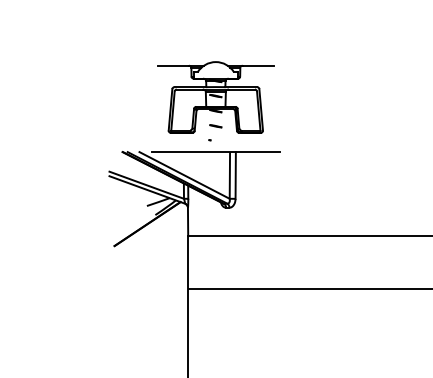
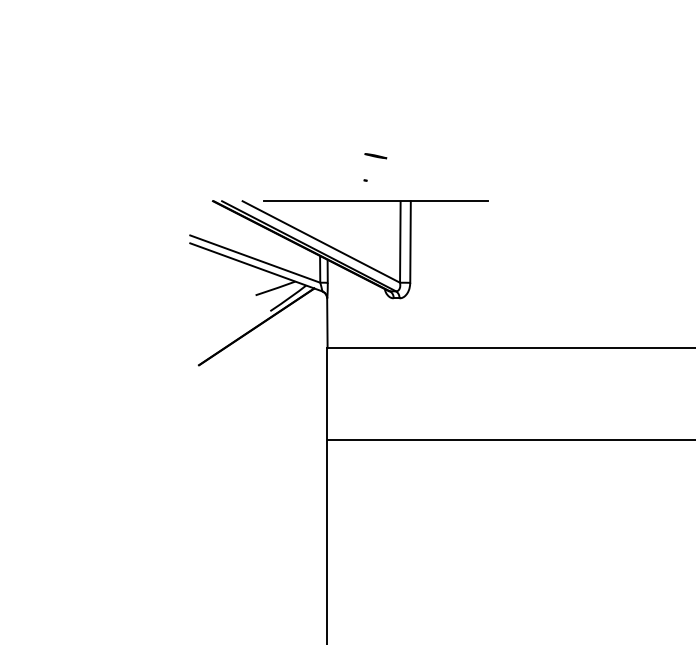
part: (215, 97) -> (375, 105), removed

